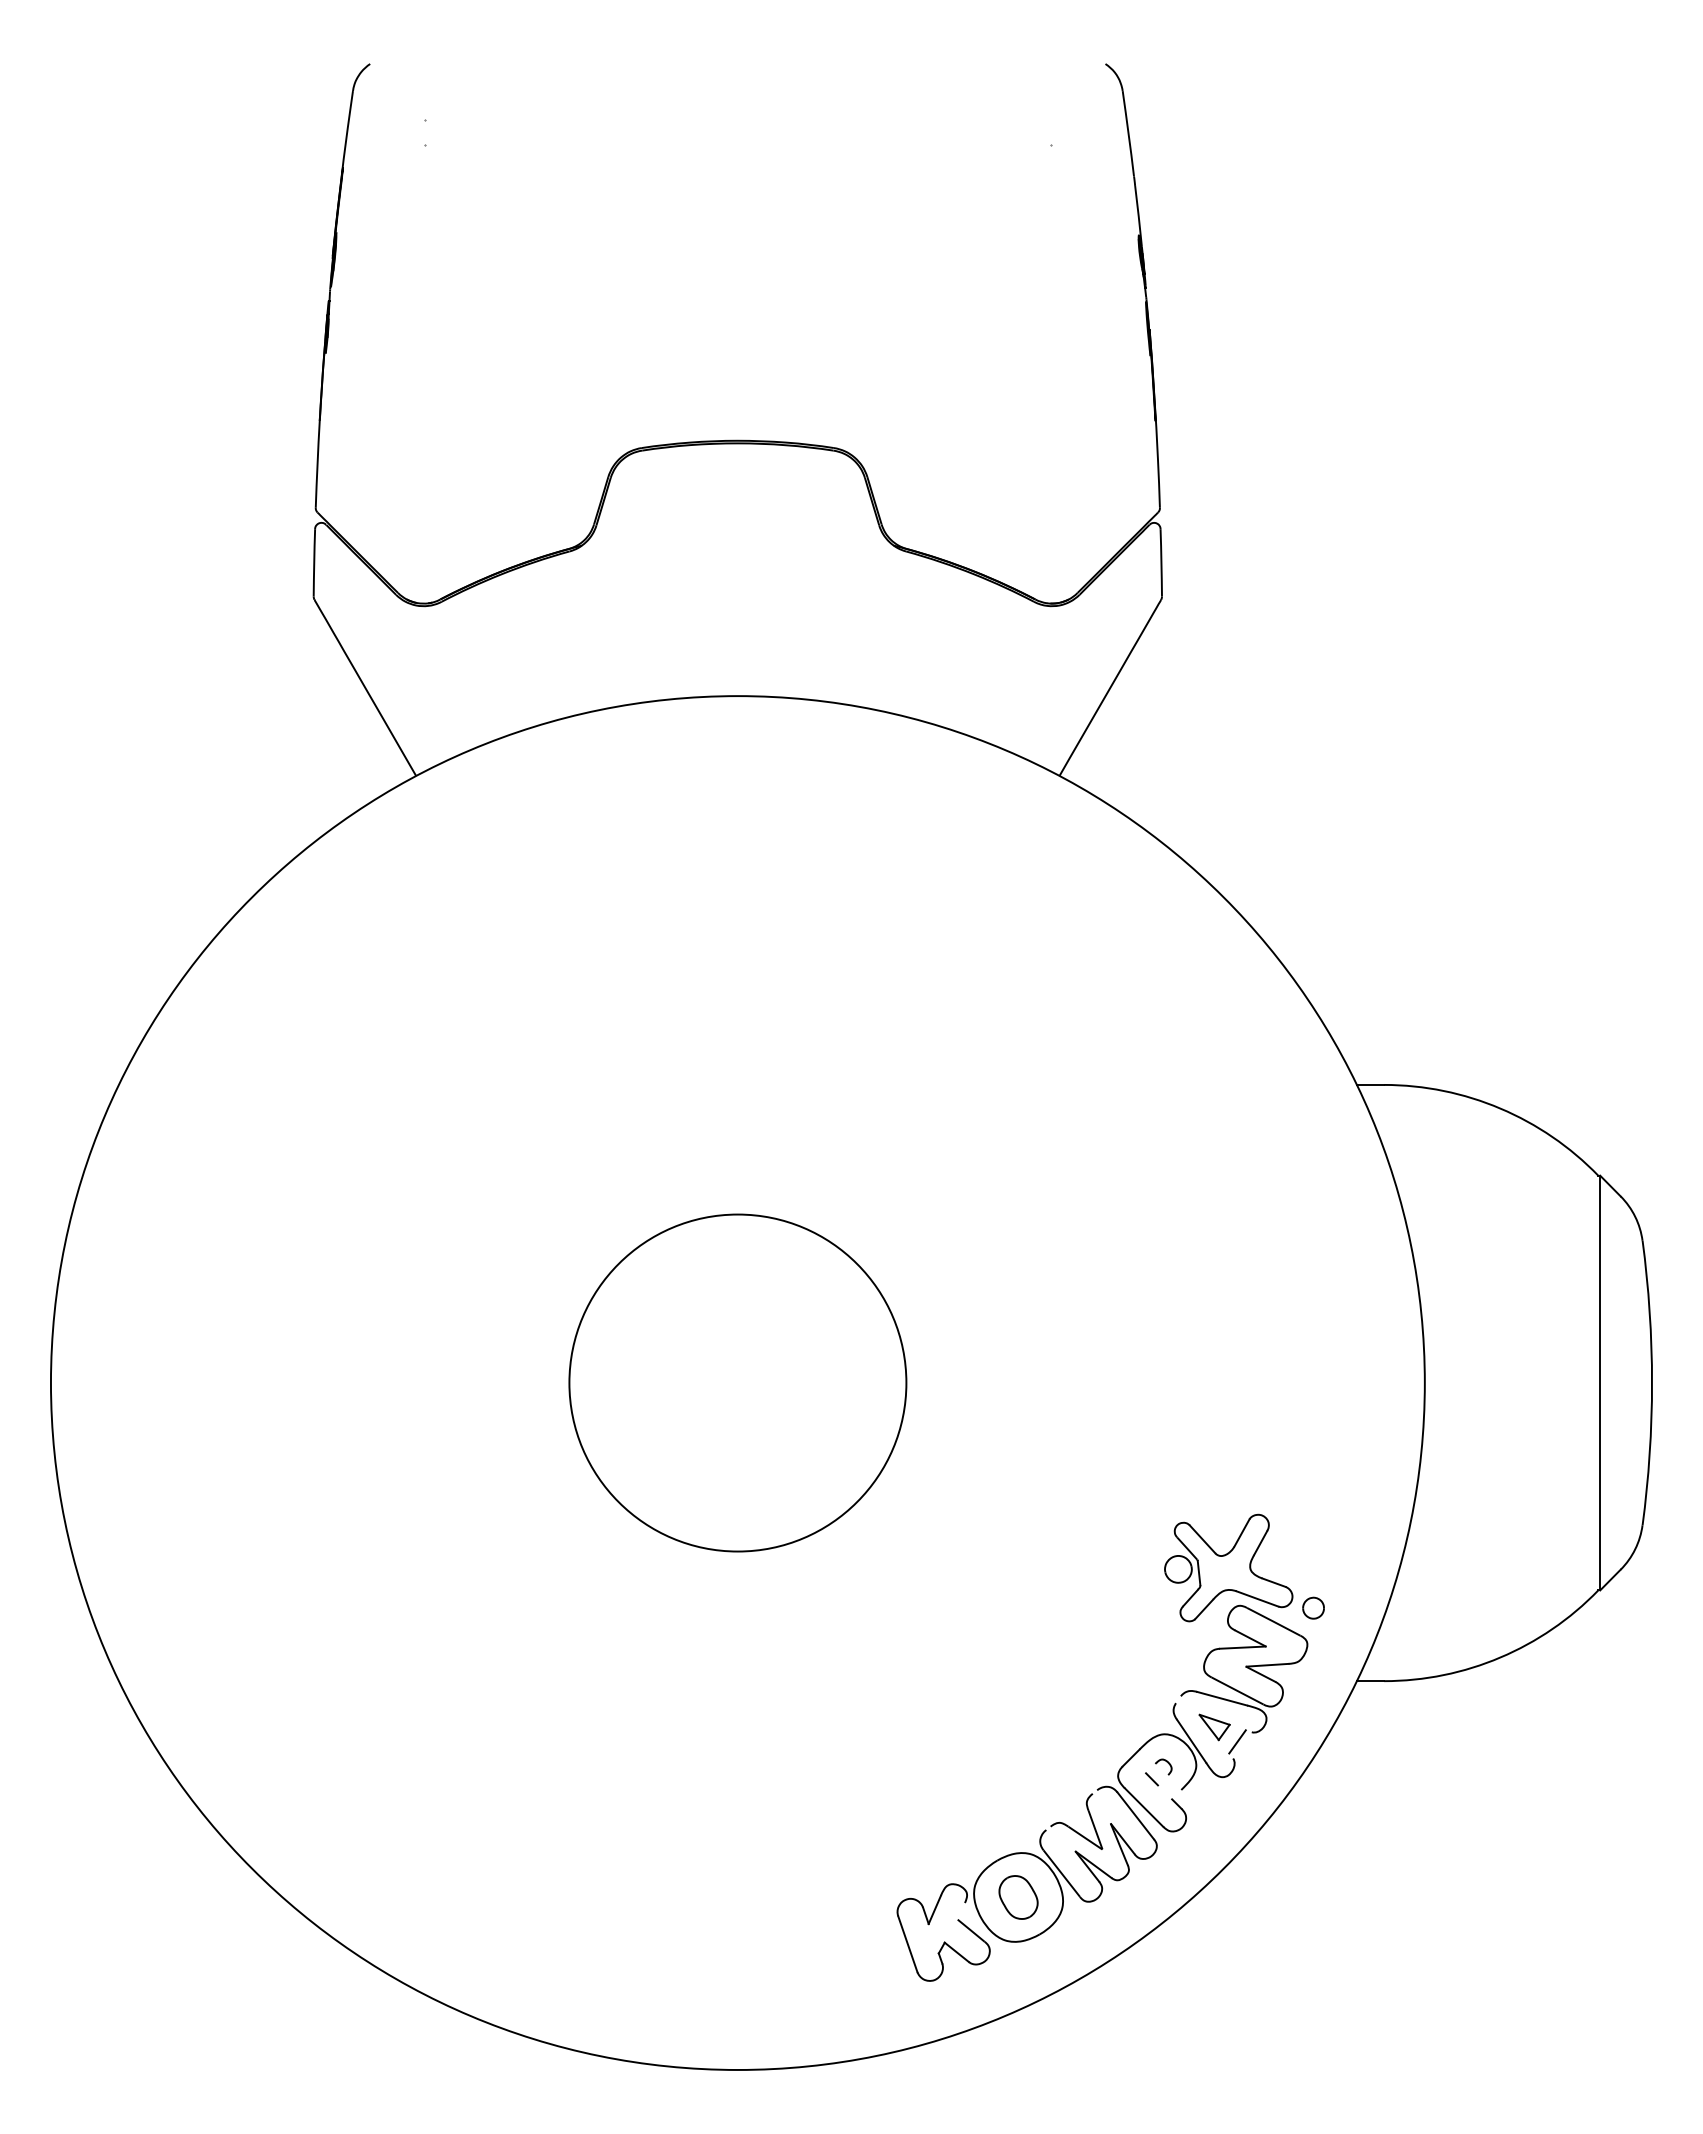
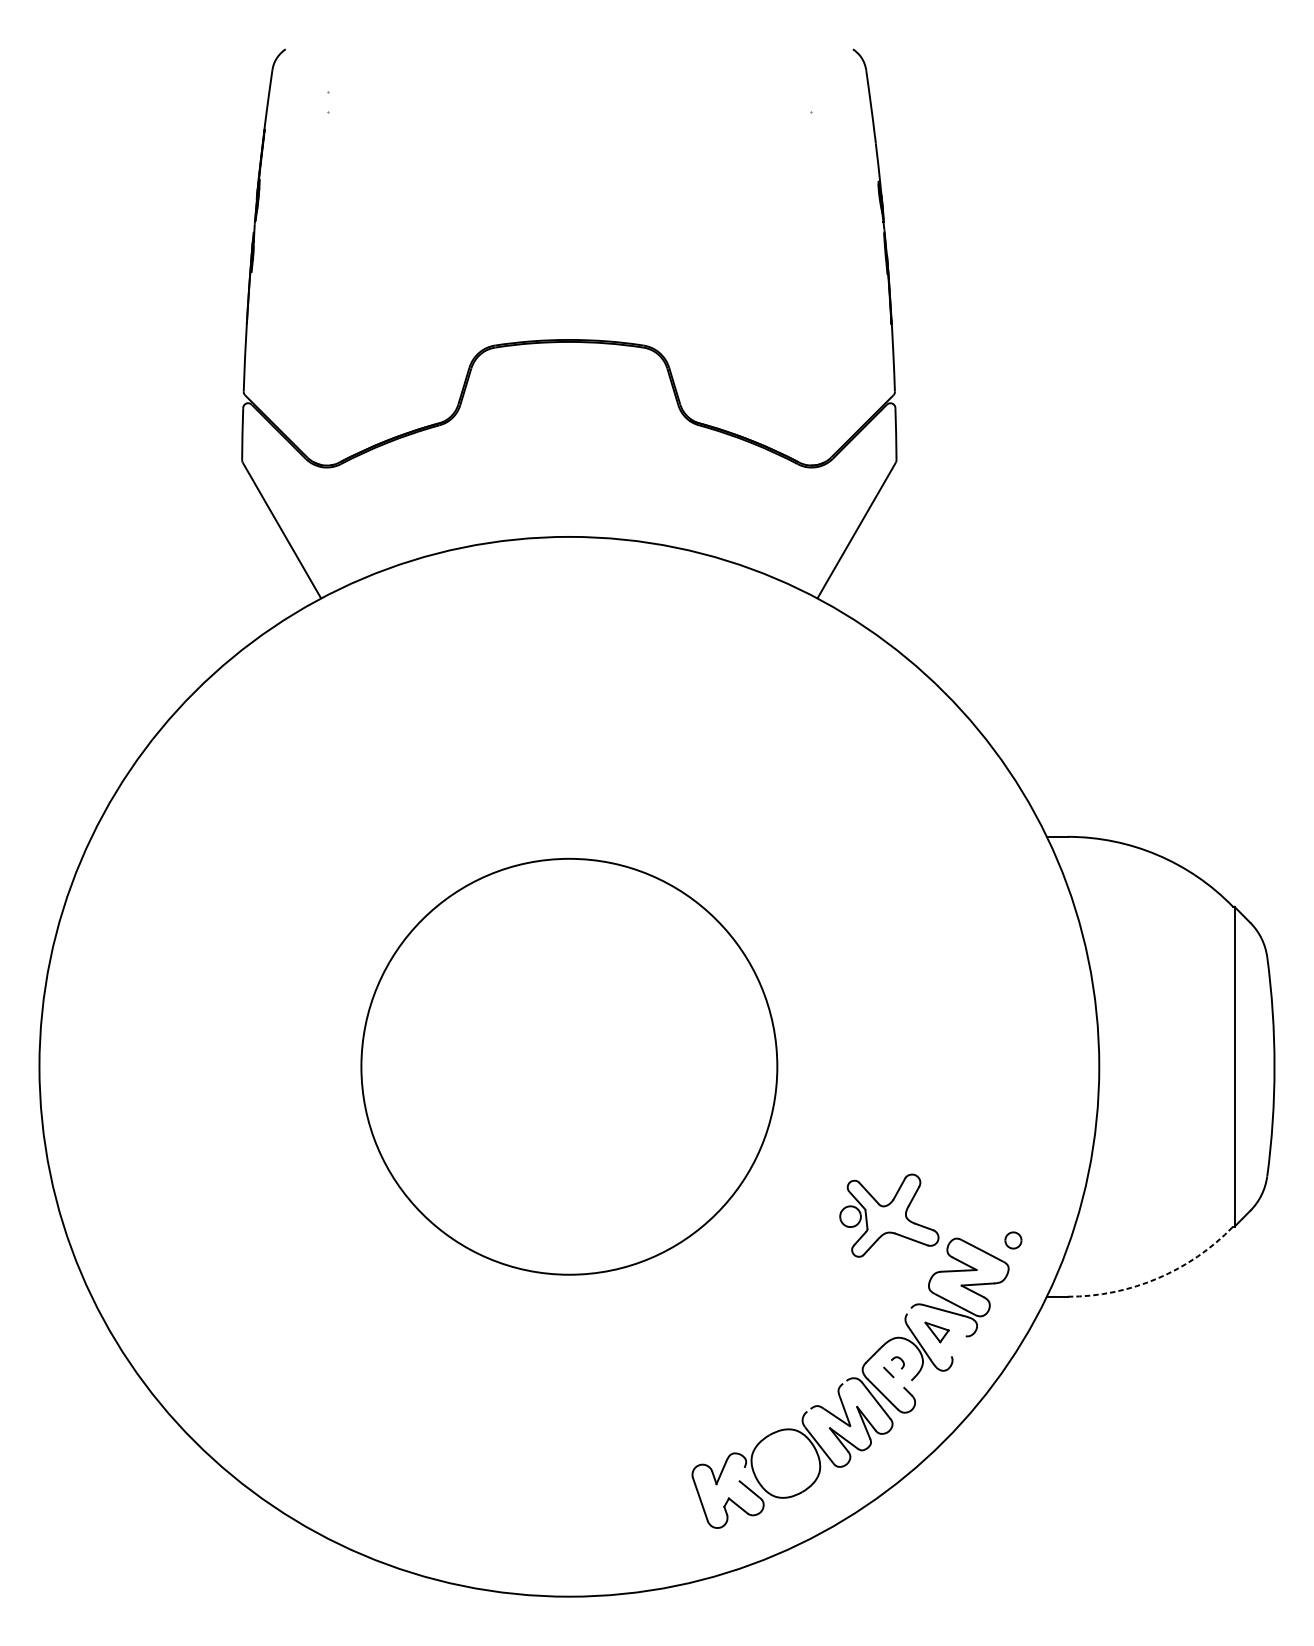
circle: (737, 1382) -> (569, 1066), size x1.6
part: (1228, 1567) -> (889, 1215), moved
arc: (1500, 1657) -> (1157, 1278), solid -> dashed
line: (1237, 1741) -> (954, 1343), removed
part: (1018, 1897) -> (785, 1463), removed

